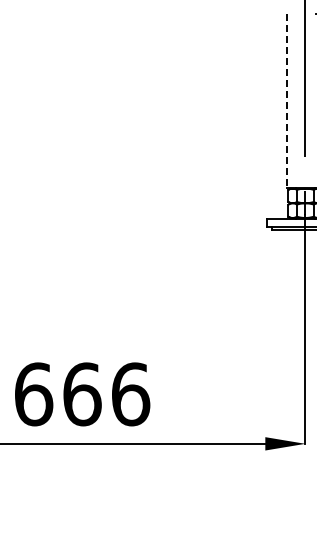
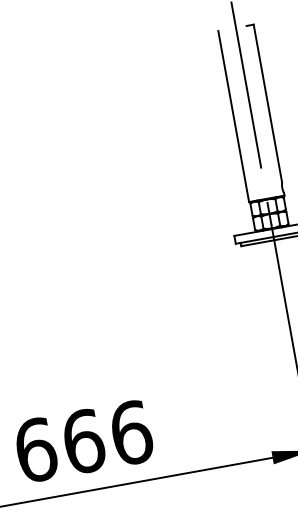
line: (287, 101) -> (233, 116), dashed -> solid

